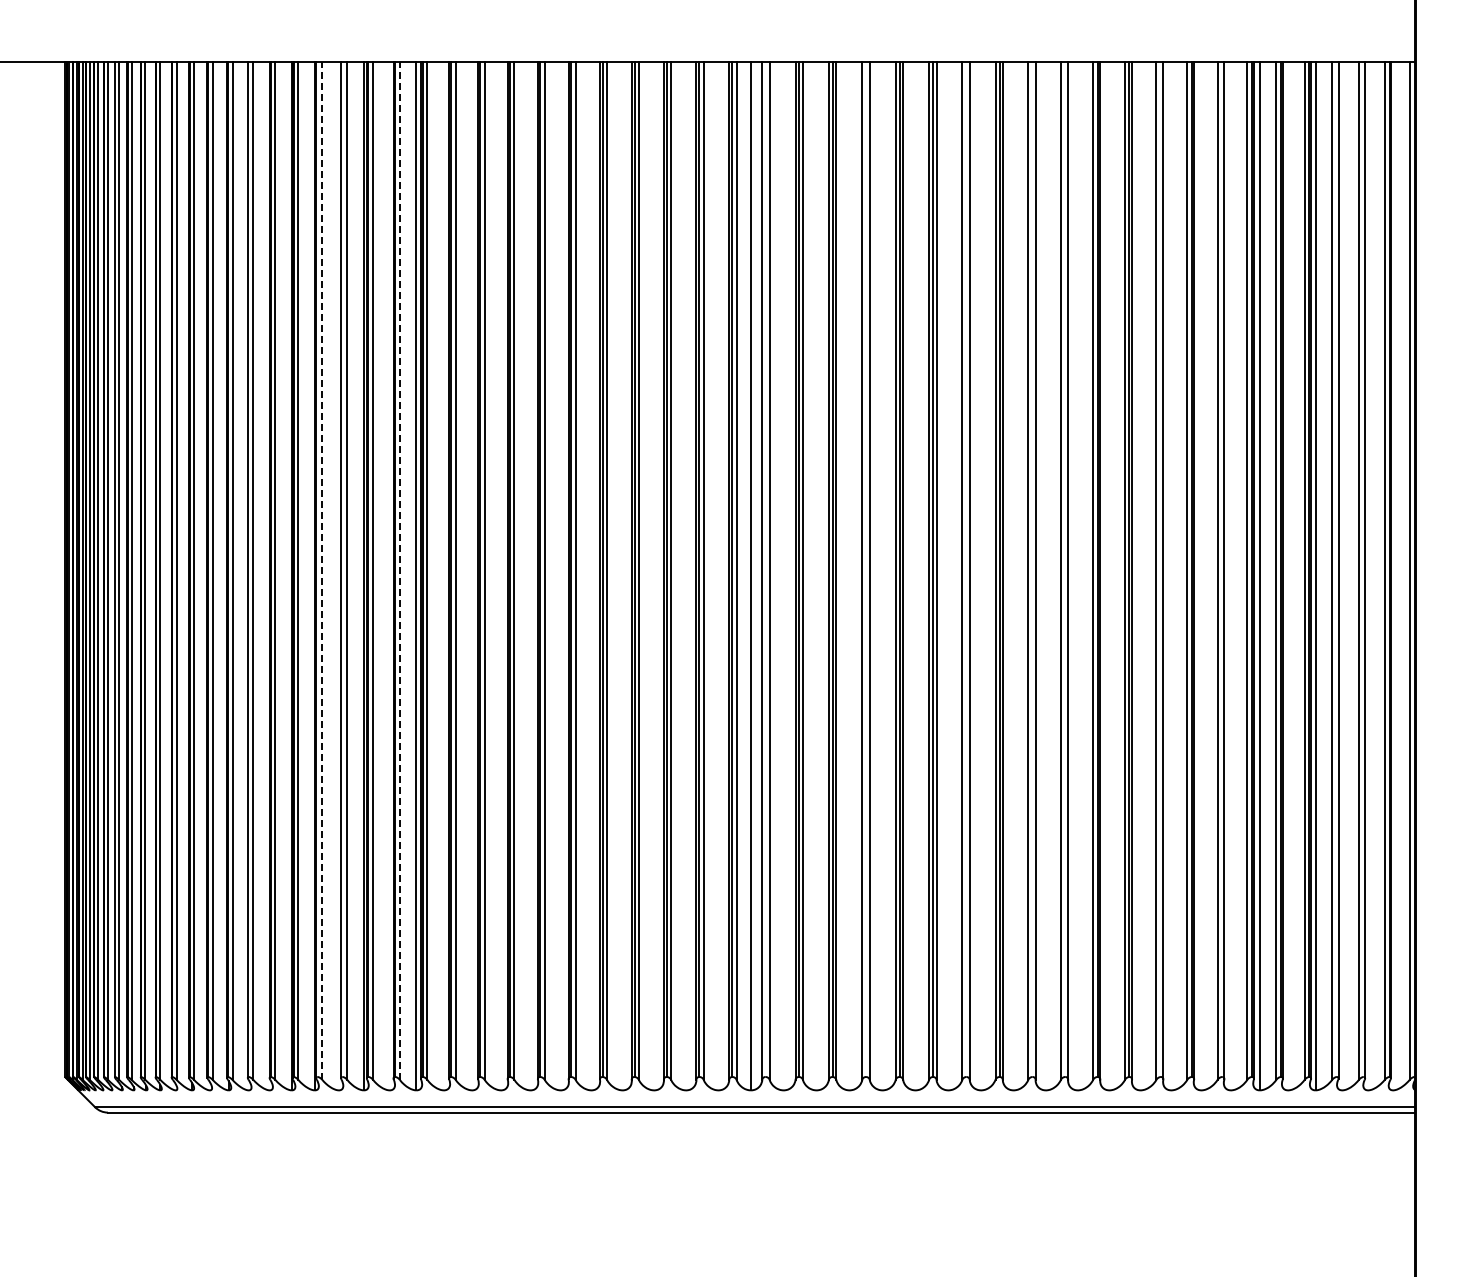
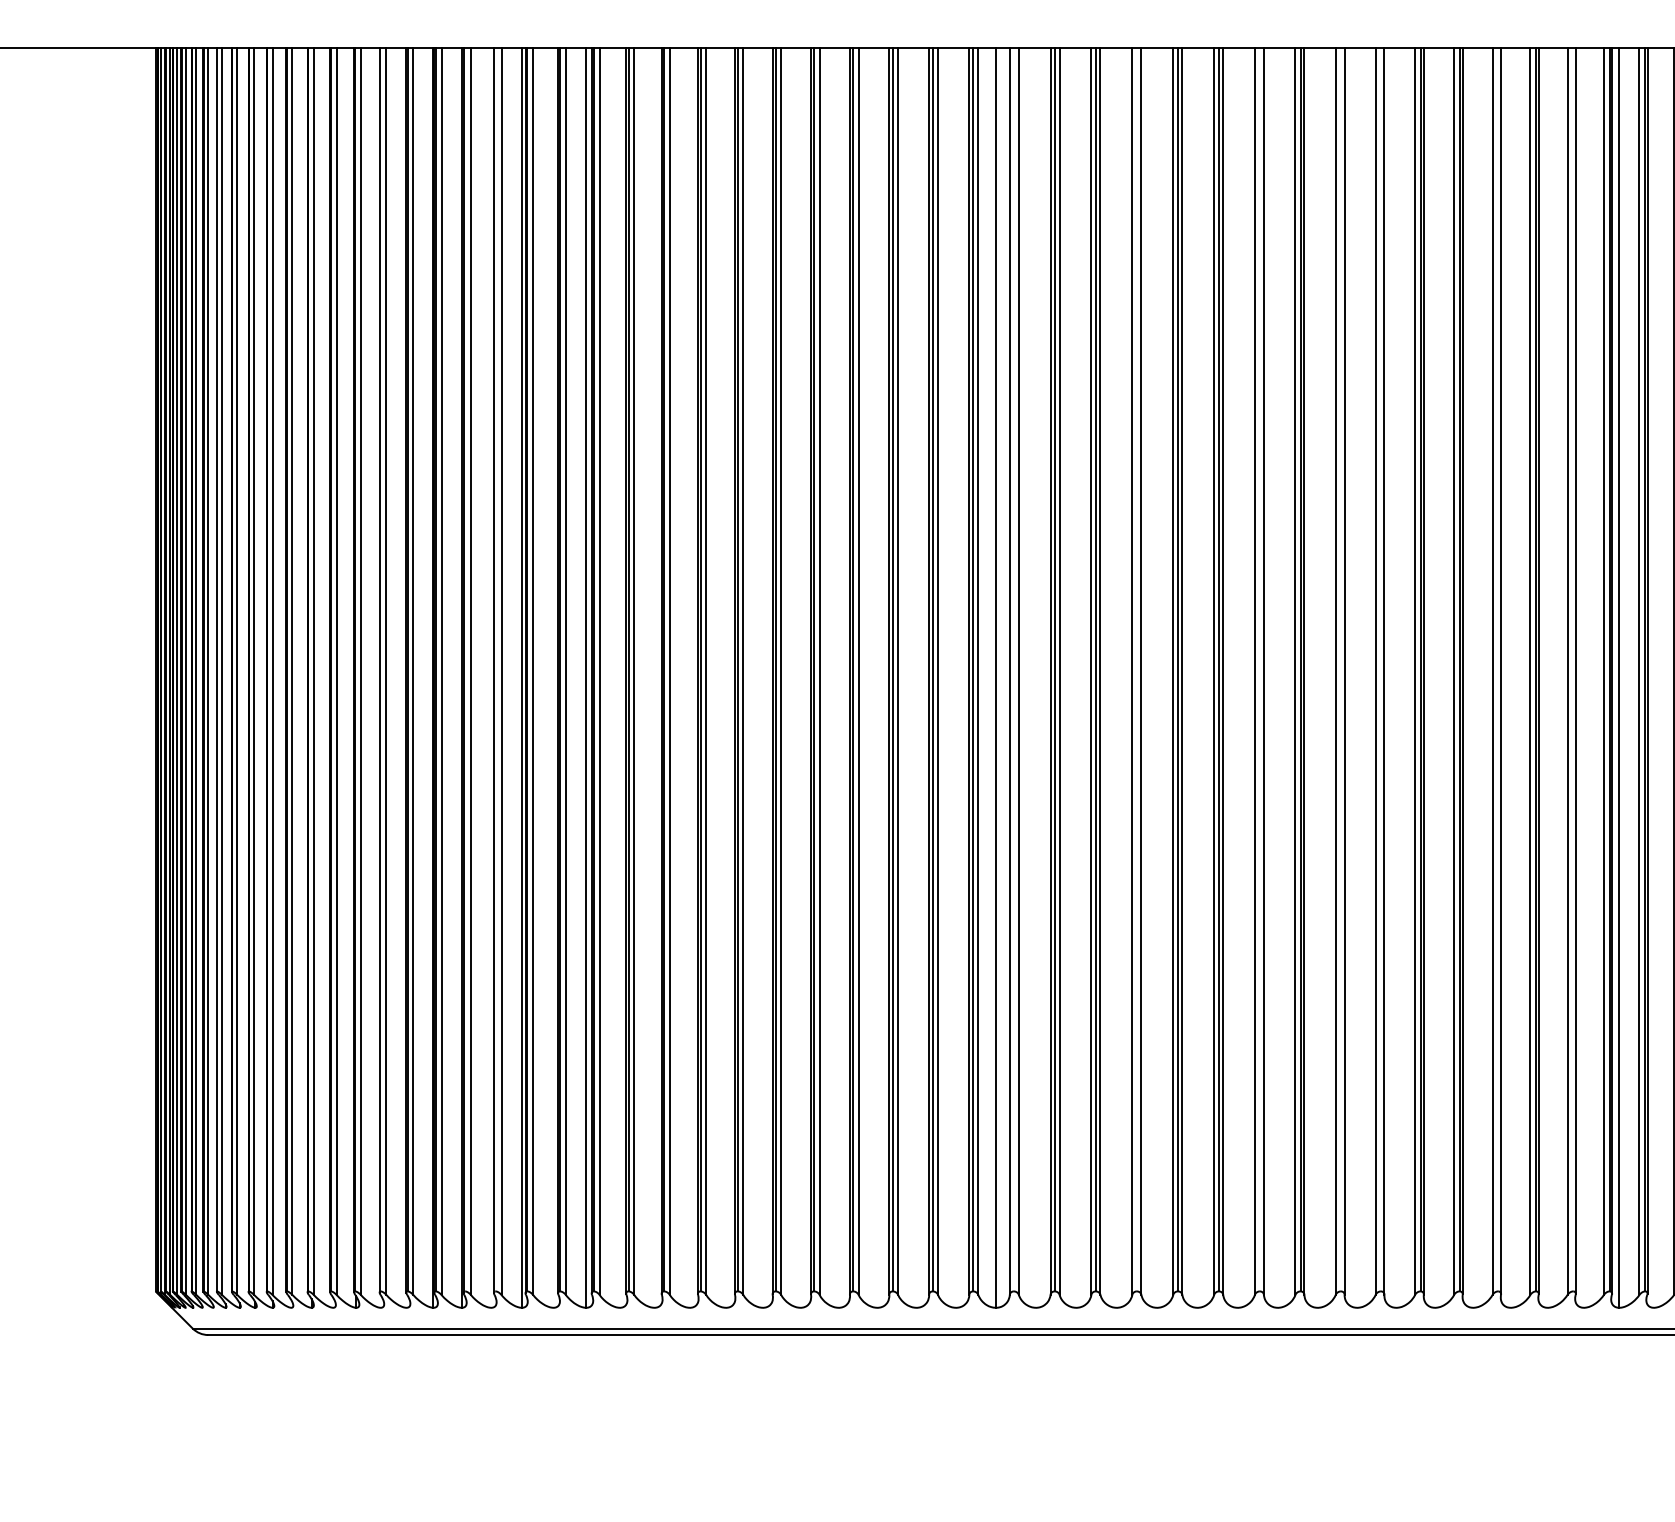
line: (322, 571) -> (471, 672), dashed -> solid
line: (399, 571) -> (565, 672), dashed -> solid

